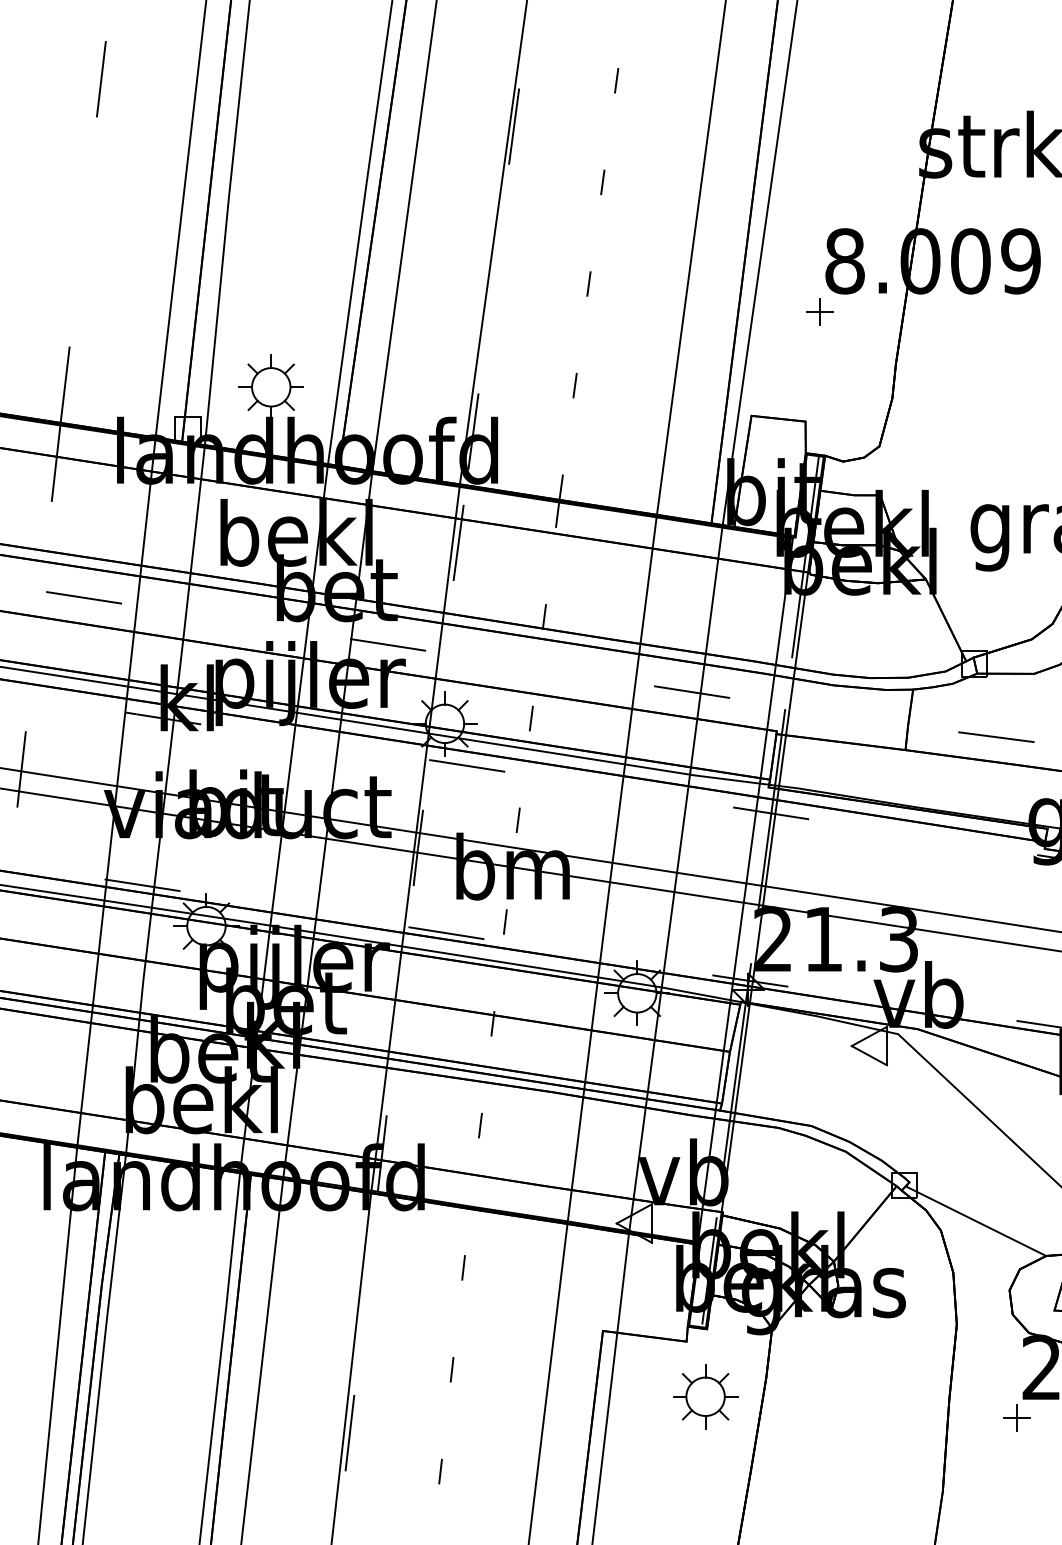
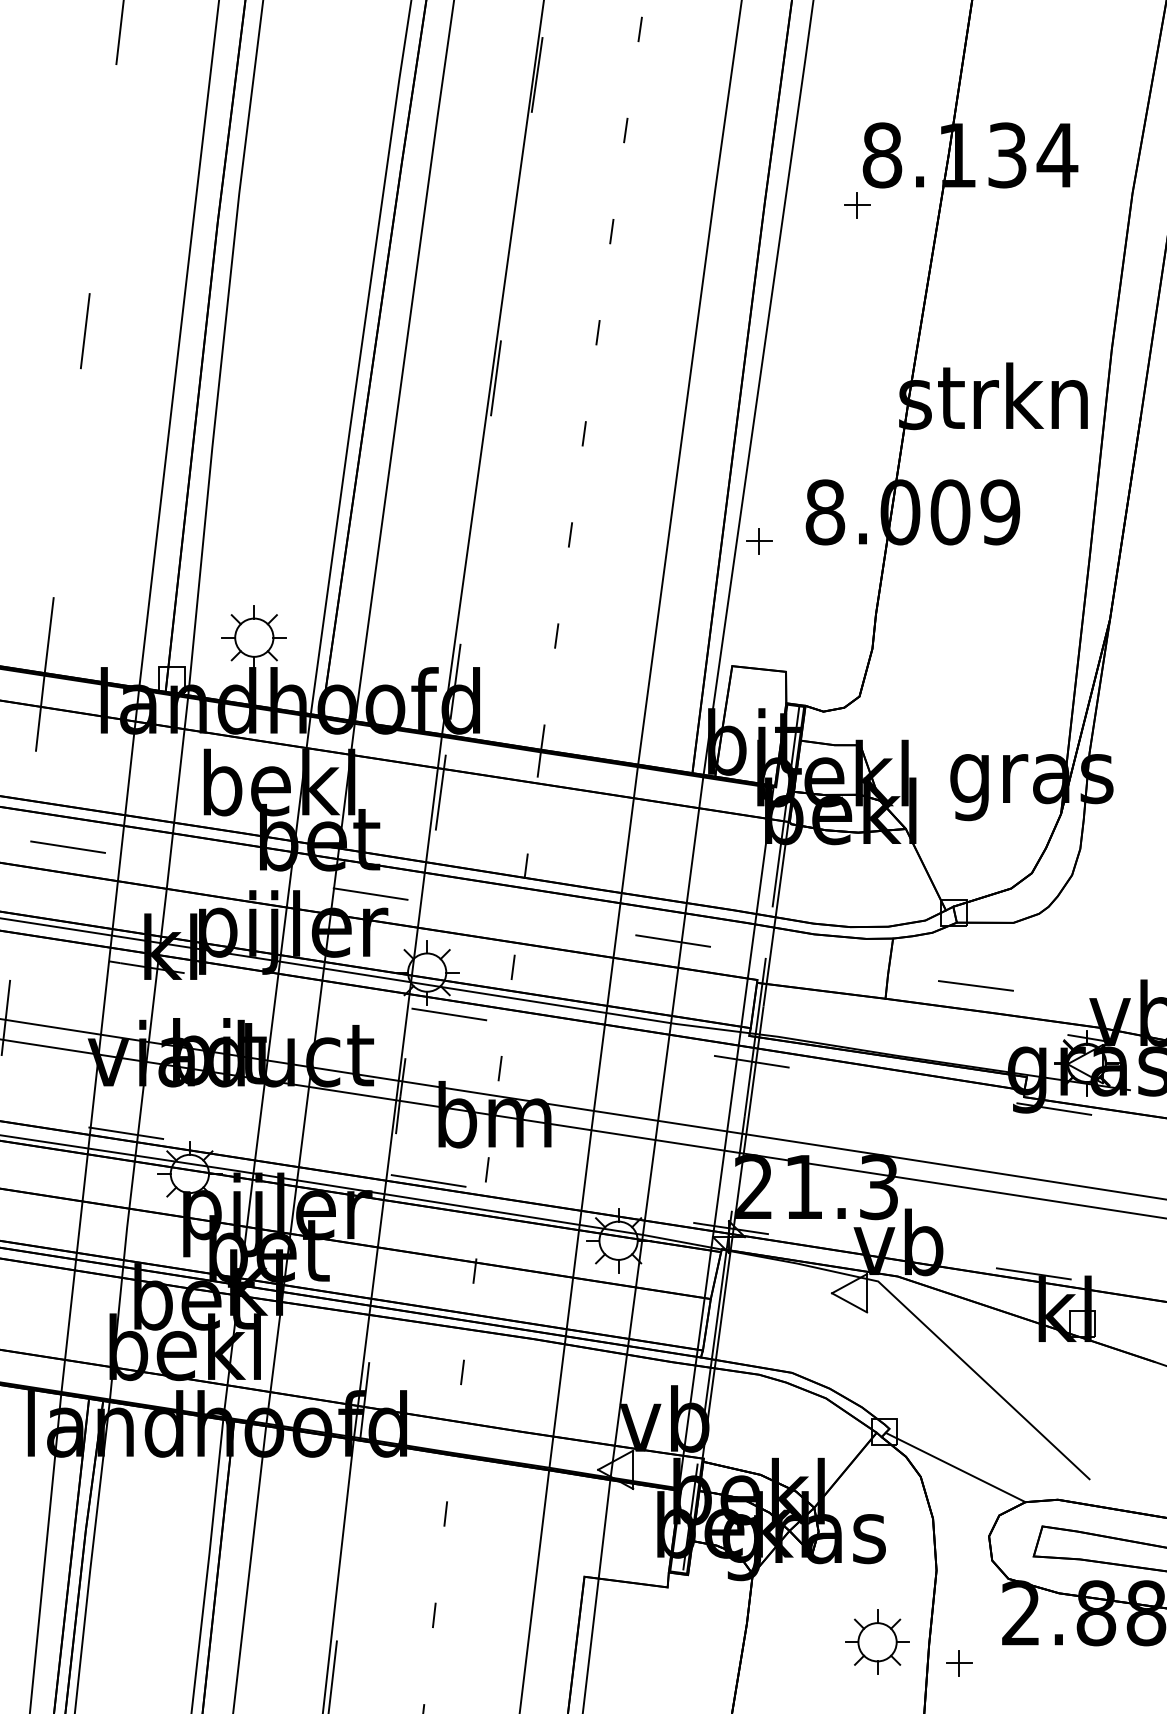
part: (820, 311) -> (759, 541), moved
part: (705, 1396) -> (877, 1641), moved
part: (1017, 1418) -> (959, 1663), moved

